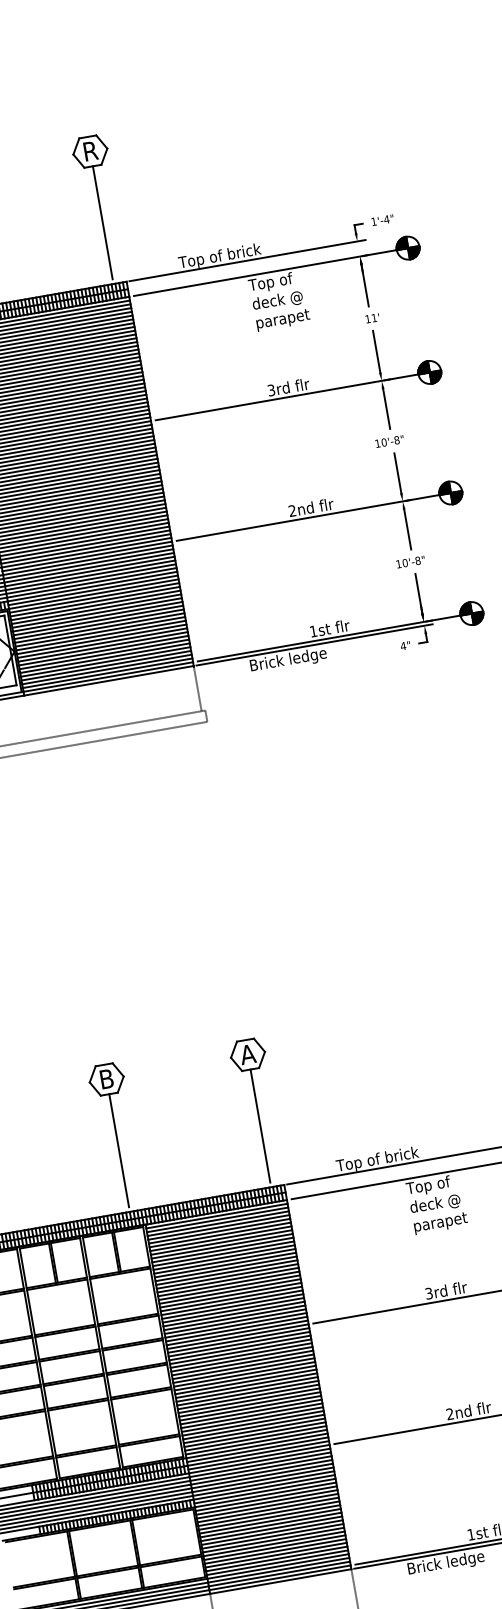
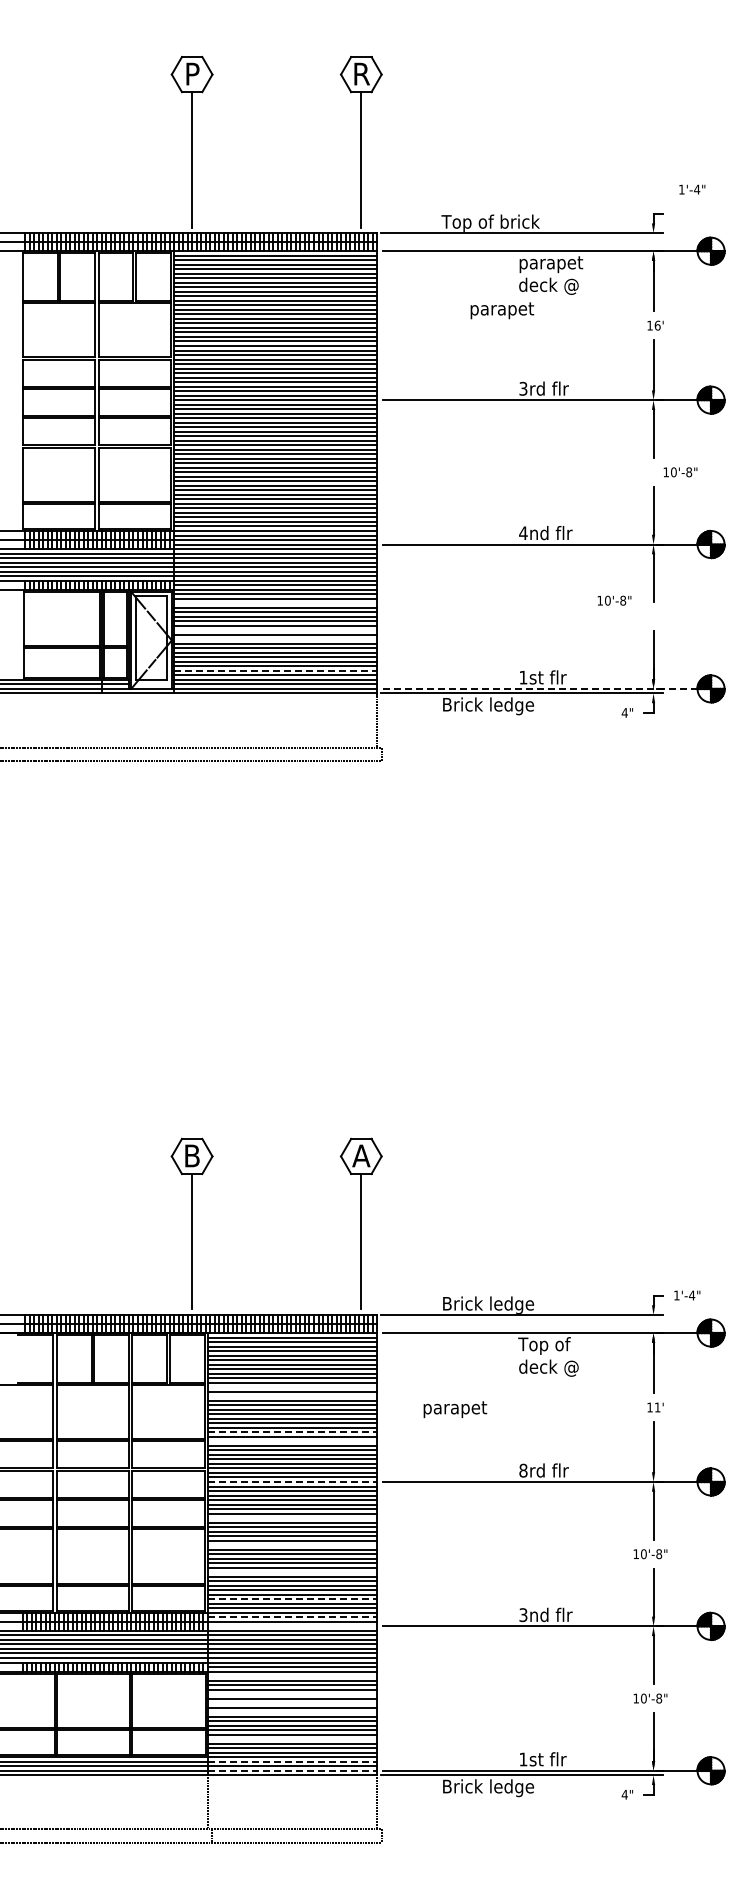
text: (382, 220) -> (692, 189), moved
text: (275, 282) -> (550, 264), Top of -> parapet
text: (374, 317) -> (657, 325), 11' -> 16'
text: (283, 320) -> (502, 310), moved
text: (389, 441) -> (680, 472), moved
text: (292, 510) -> (523, 532), 2nd -> 4nd
text: (410, 561) -> (614, 600), moved
line: (95, 605) -> (275, 603), removed
line: (99, 628) -> (275, 630), removed
line: (101, 635) -> (275, 639), removed
line: (328, 638) -> (539, 688), solid -> dashed
line: (105, 661) -> (275, 670), solid -> dashed
text: (377, 1159) -> (490, 1304), Top of brick -> Brick ledge
text: (441, 1223) -> (455, 1409), moved
line: (224, 1257) -> (292, 1387), removed
line: (225, 1265) -> (292, 1396), removed
text: (429, 1293) -> (523, 1470), 3rd -> 8rd
line: (230, 1295) -> (292, 1432), solid -> dashed
line: (232, 1302) -> (292, 1441), removed
line: (238, 1337) -> (292, 1482), solid -> dashed
line: (243, 1367) -> (292, 1518), removed
line: (247, 1389) -> (292, 1545), removed
line: (251, 1412) -> (292, 1572), removed
text: (450, 1414) -> (523, 1615), 2nd -> 3nd
line: (255, 1434) -> (292, 1599), solid -> dashed
line: (257, 1449) -> (292, 1617), solid -> dashed
line: (259, 1457) -> (292, 1626), removed
line: (266, 1499) -> (292, 1676), removed
line: (268, 1514) -> (292, 1694), removed
line: (270, 1521) -> (292, 1703), removed
line: (271, 1529) -> (292, 1712), removed
line: (275, 1551) -> (292, 1739), removed
line: (278, 1570) -> (292, 1761), solid -> dashed
line: (279, 1577) -> (292, 1770), solid -> dashed

